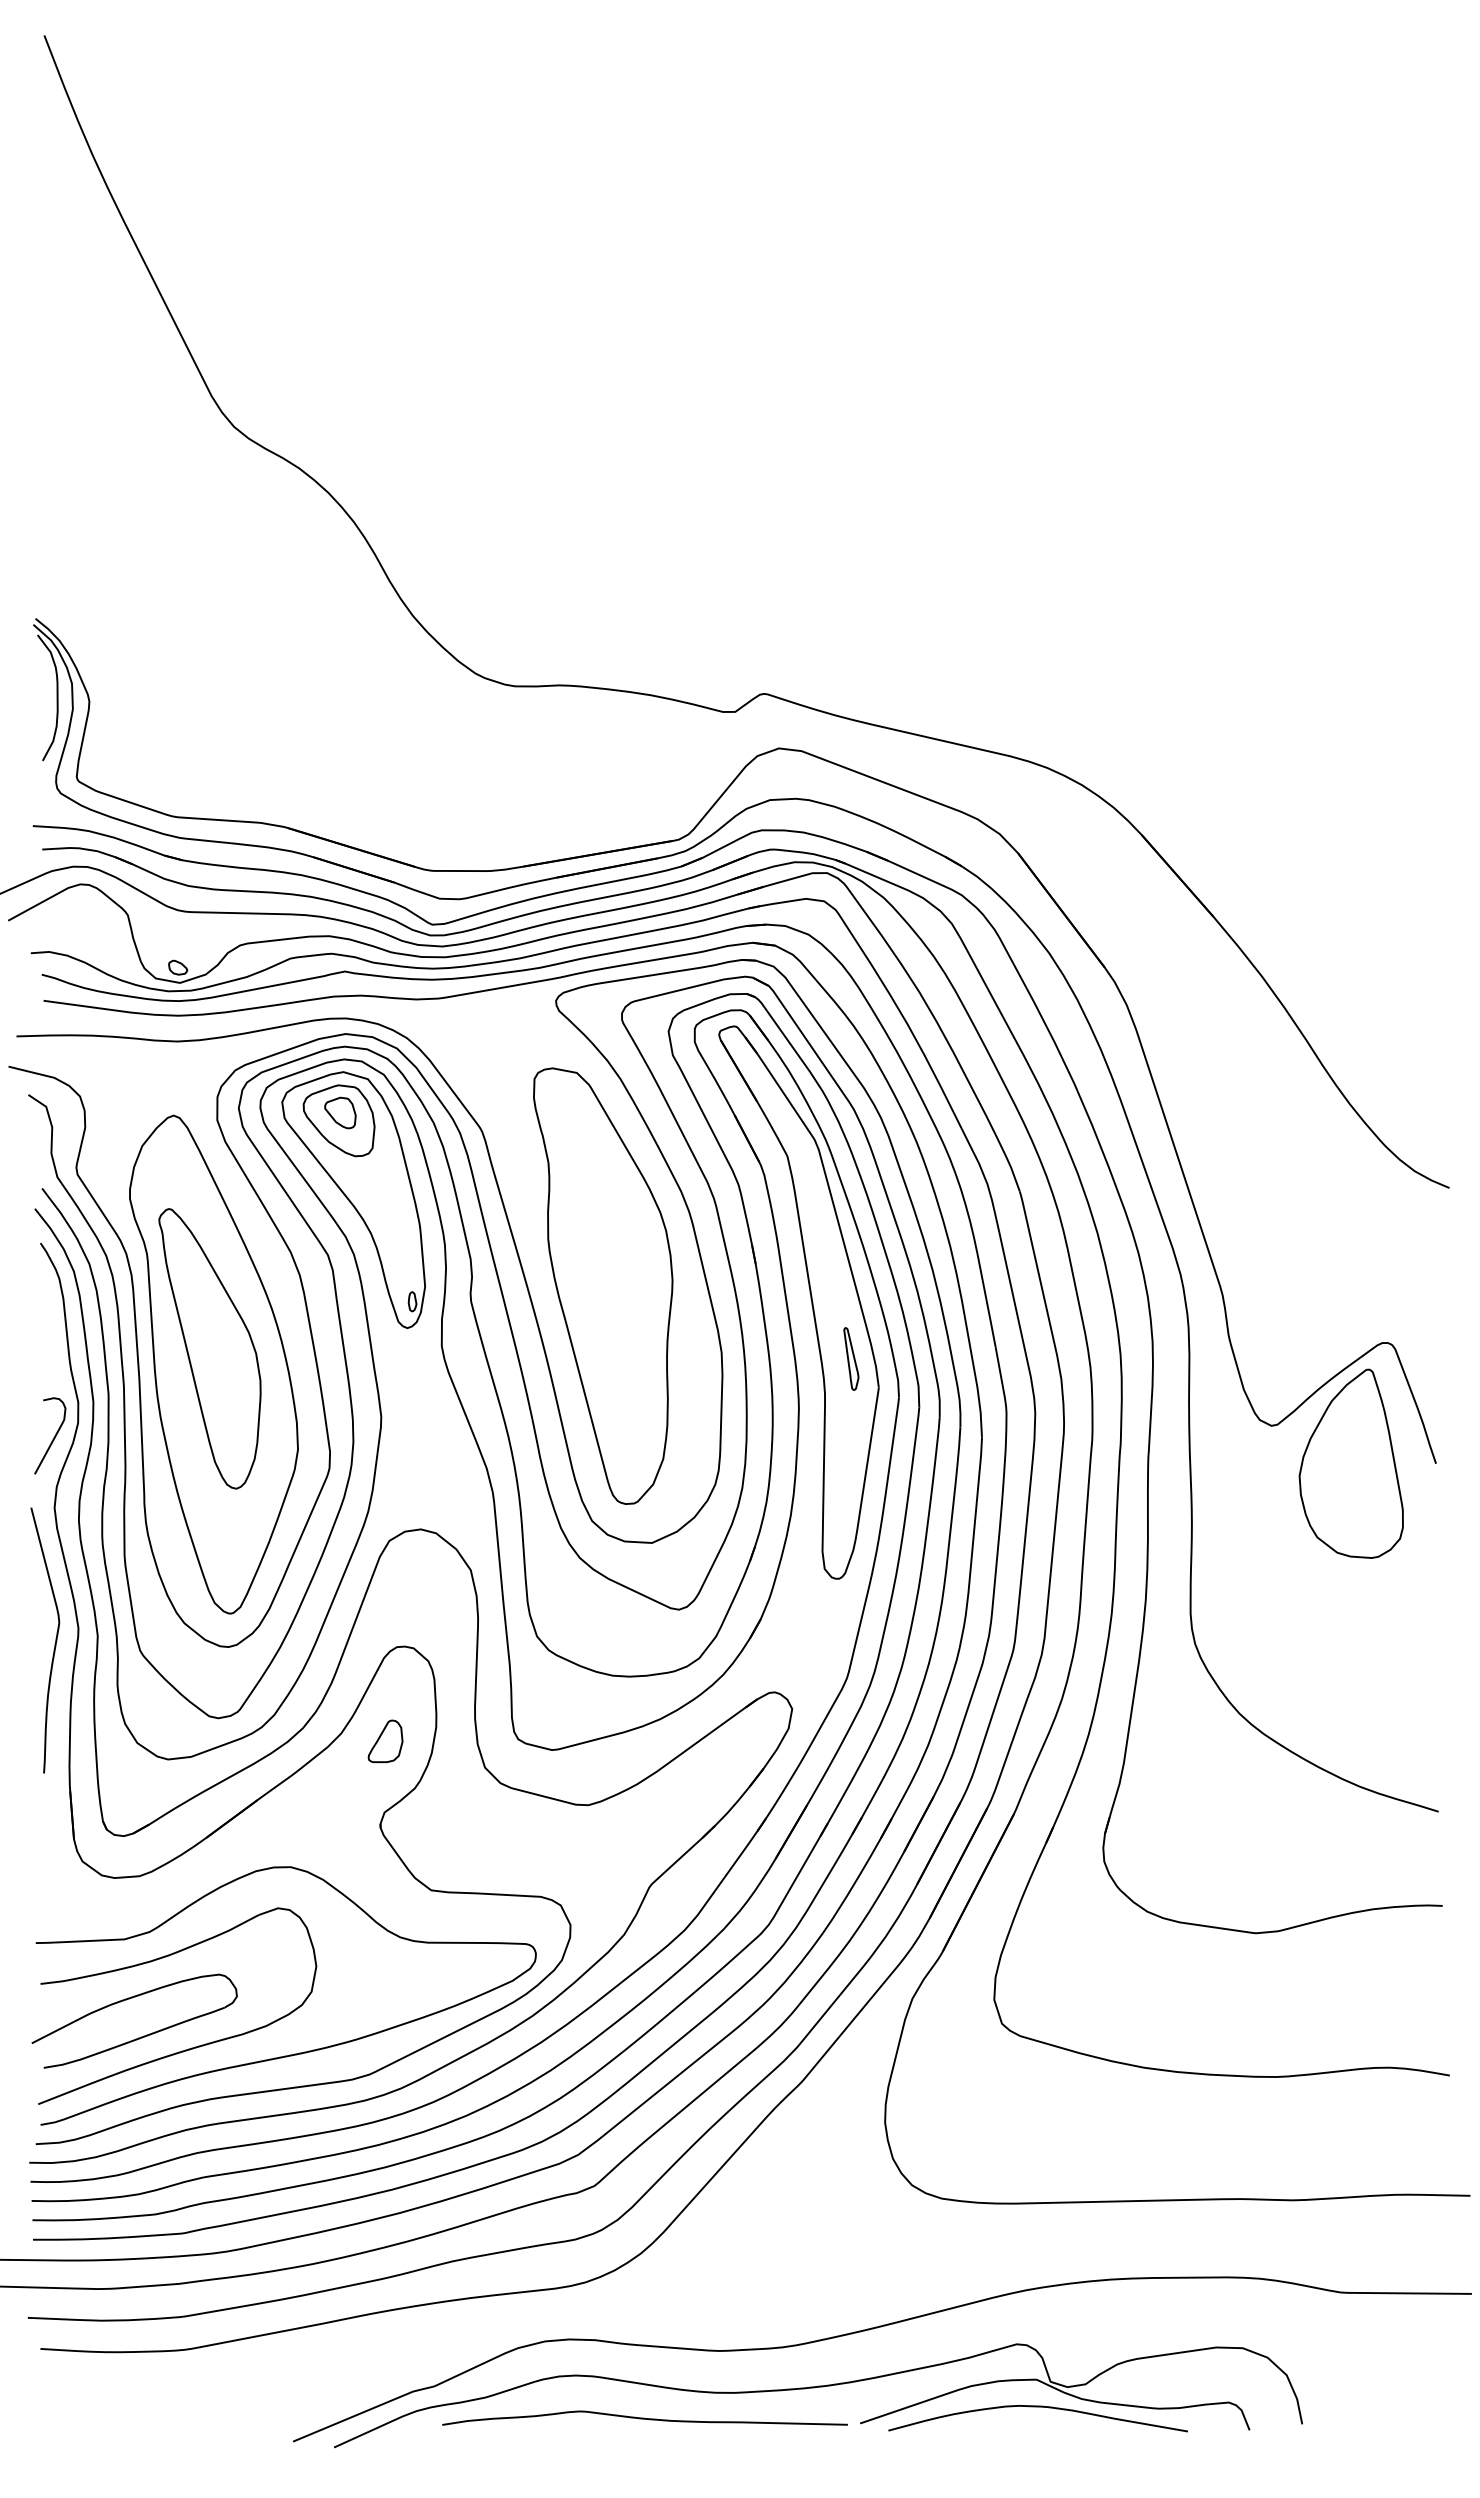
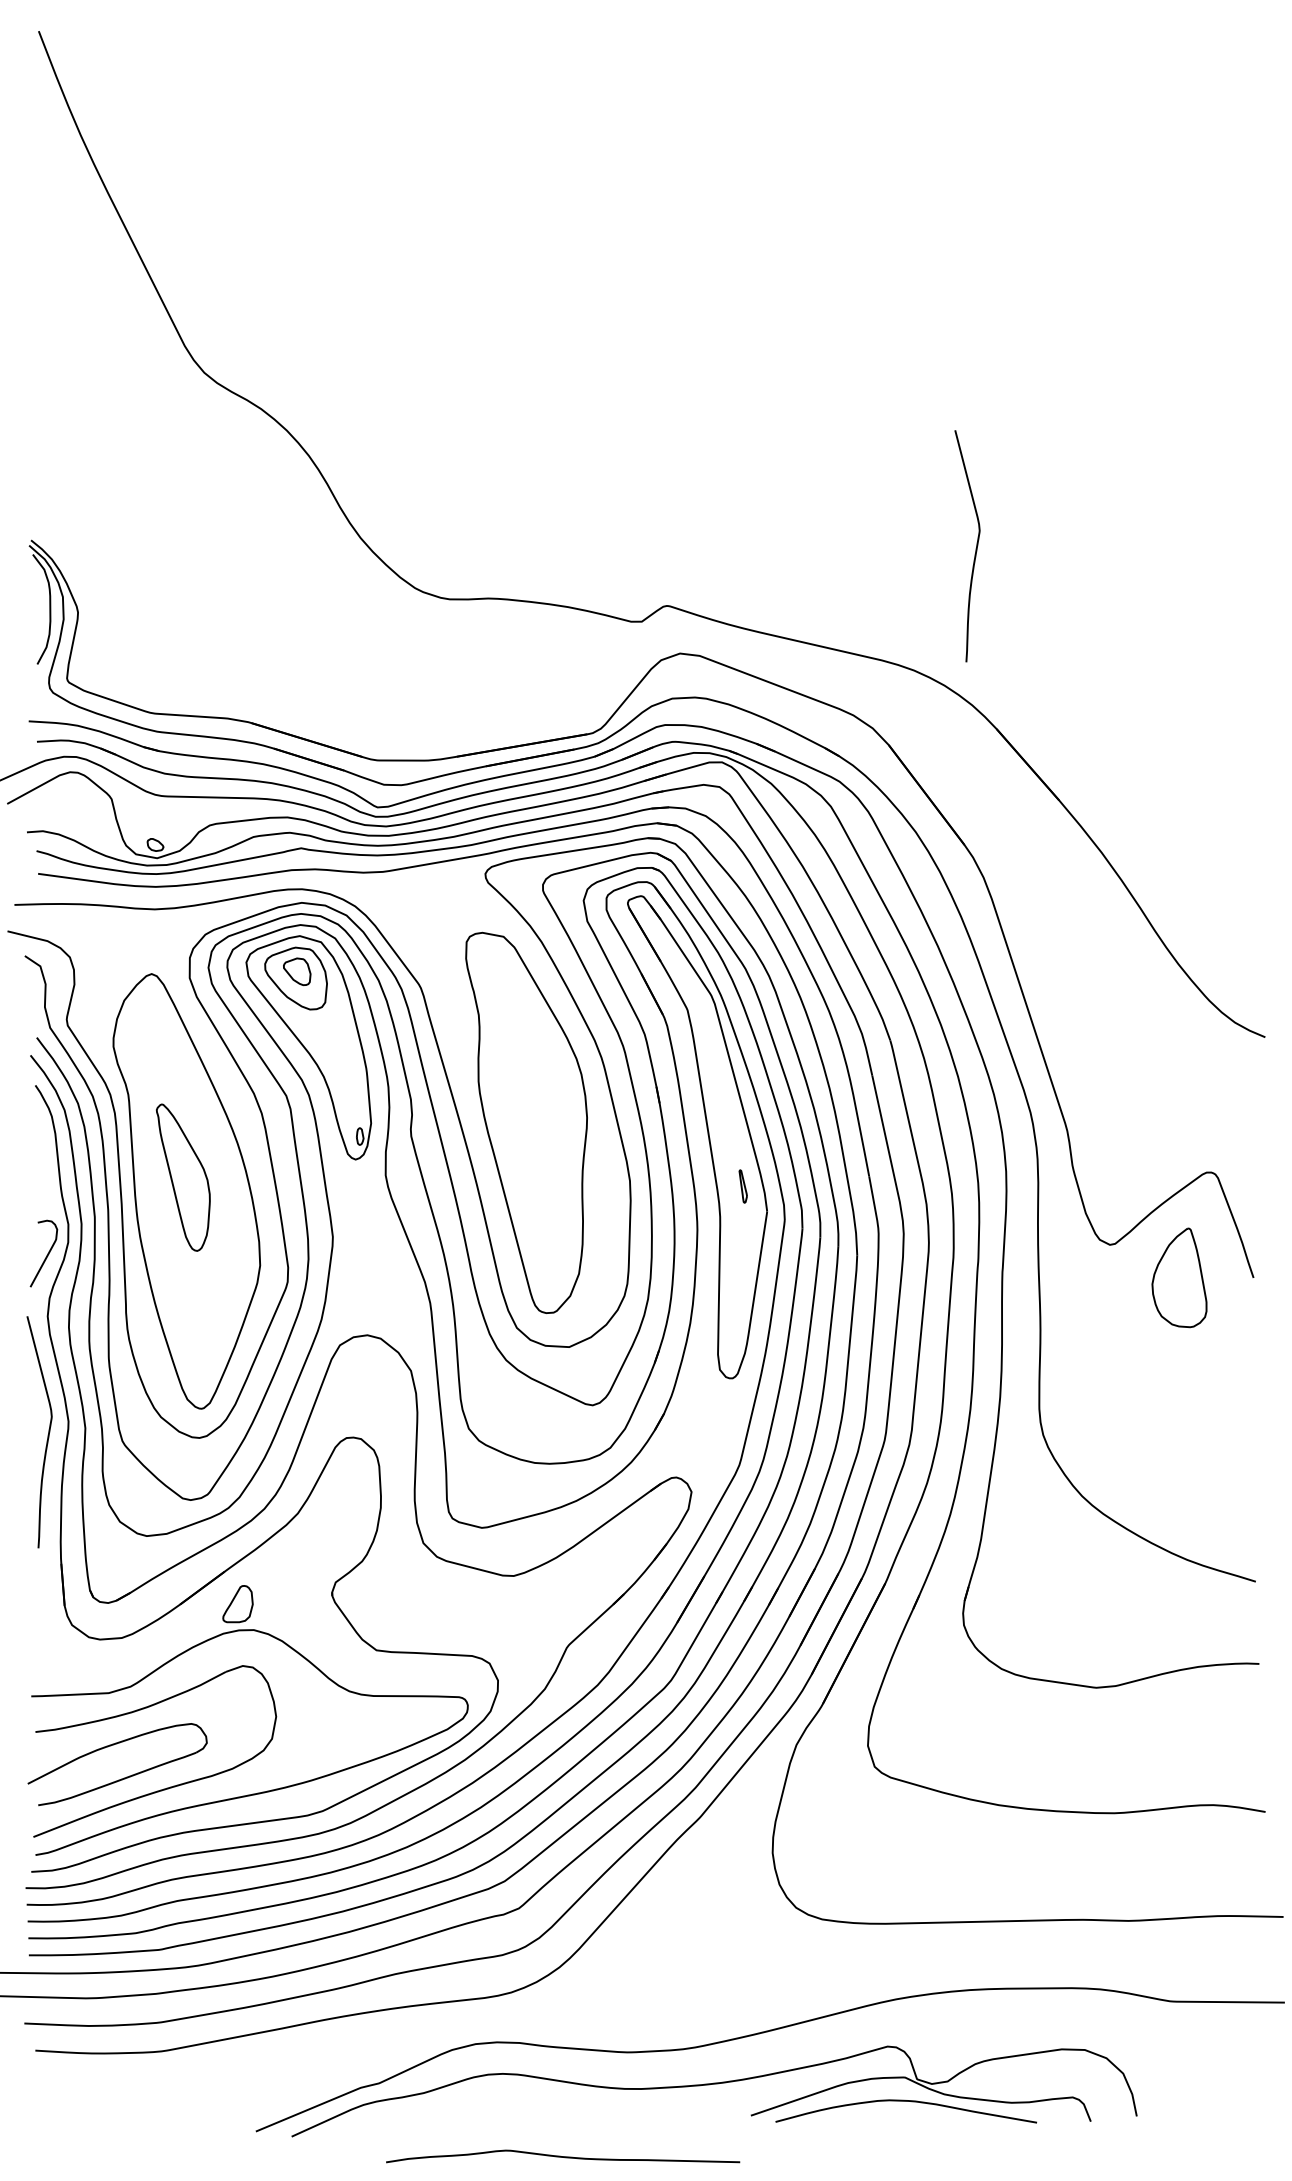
curve: (1117, 628) -> (975, 548), added
part: (209, 1348) -> (182, 1177), size x0.6
part: (851, 1358) -> (743, 1186), size x0.6
part: (1350, 1463) -> (1178, 1277), size x0.6
part: (385, 1741) -> (237, 1604), moved
curve: (644, 2417) -> (562, 2155), moved

